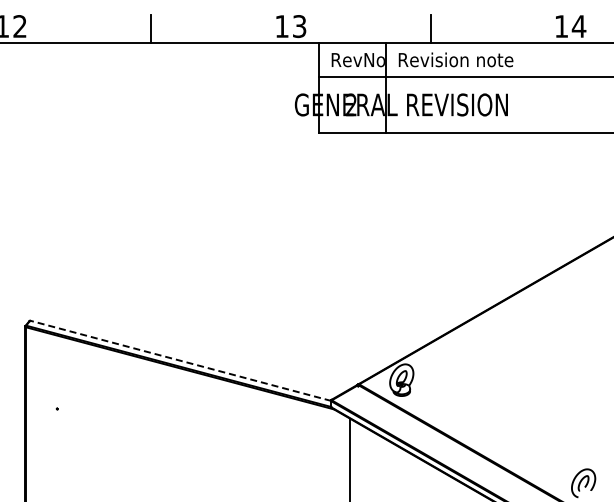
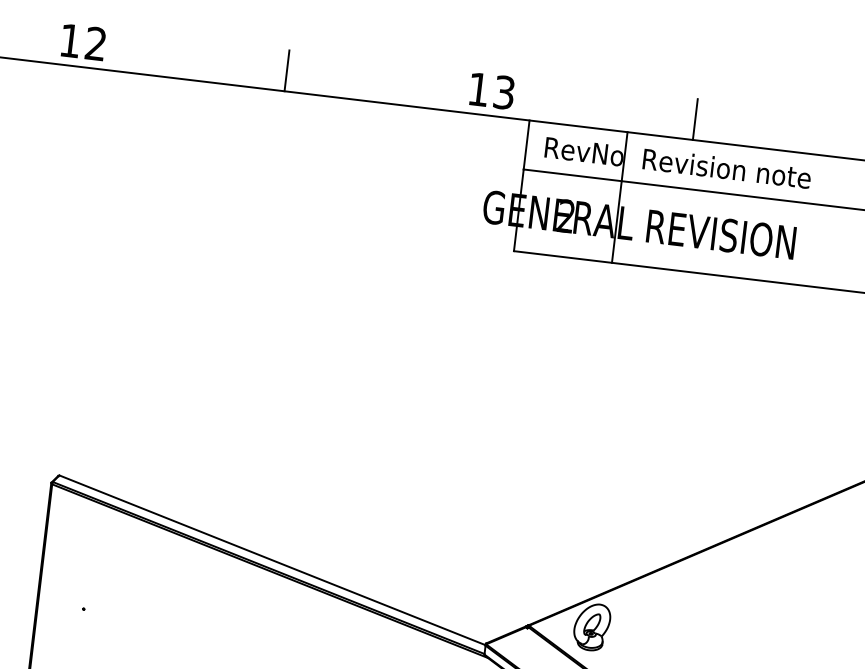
line: (180, 360) -> (272, 559), dashed -> solid

